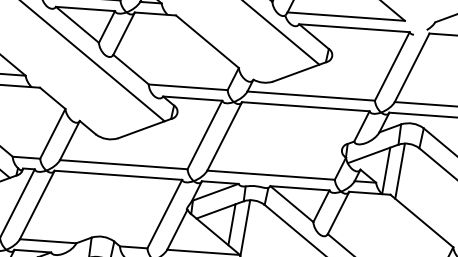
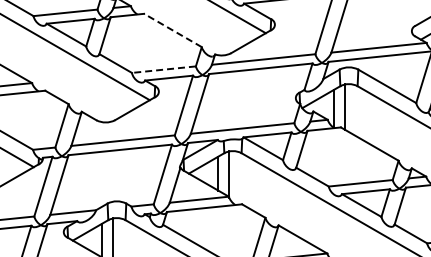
line: (206, 41) -> (172, 30), solid -> dashed
line: (187, 87) -> (163, 69), solid -> dashed

